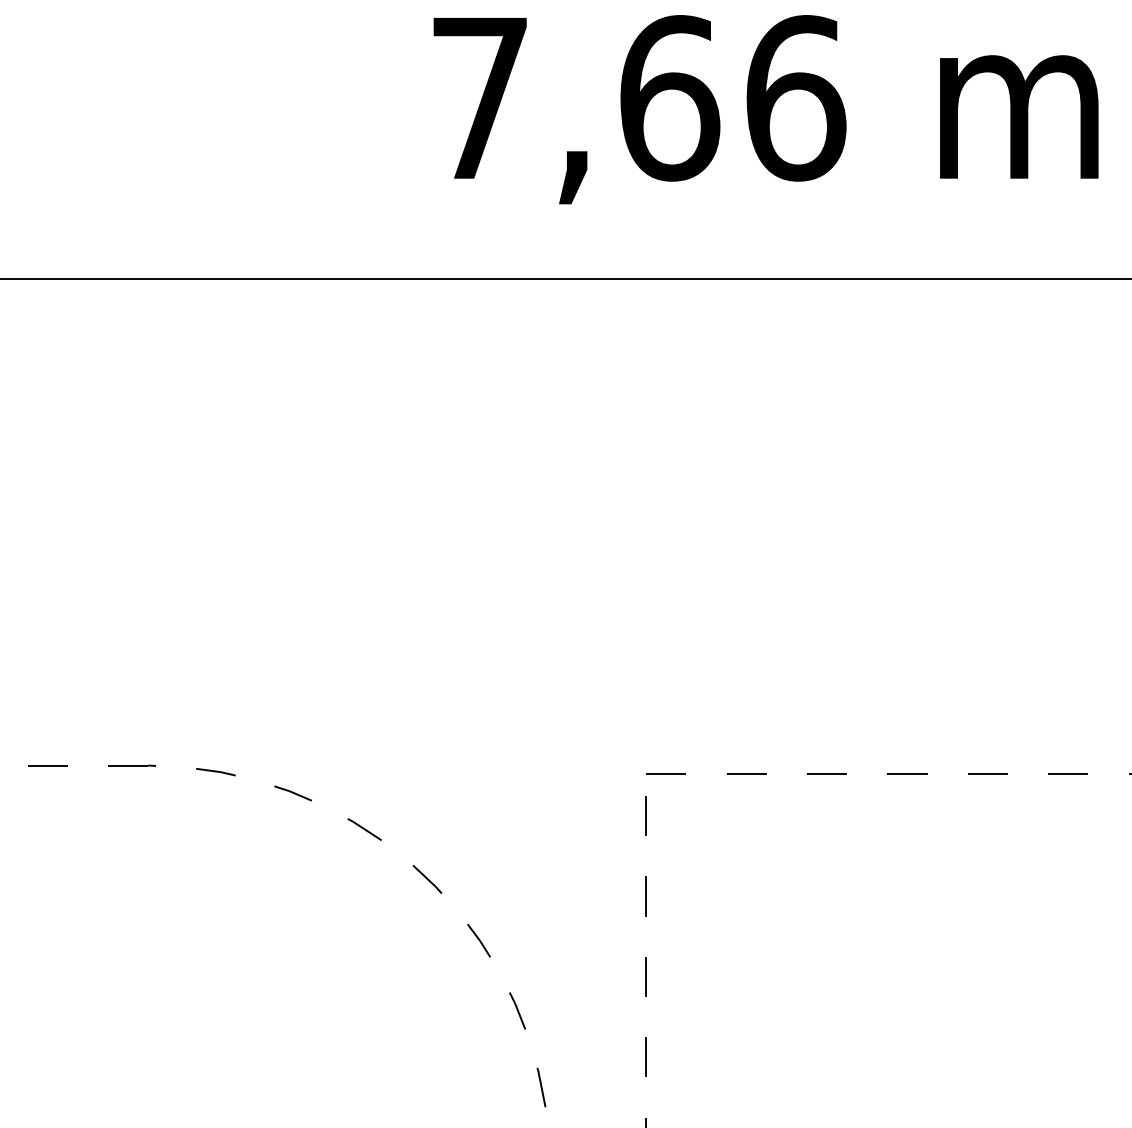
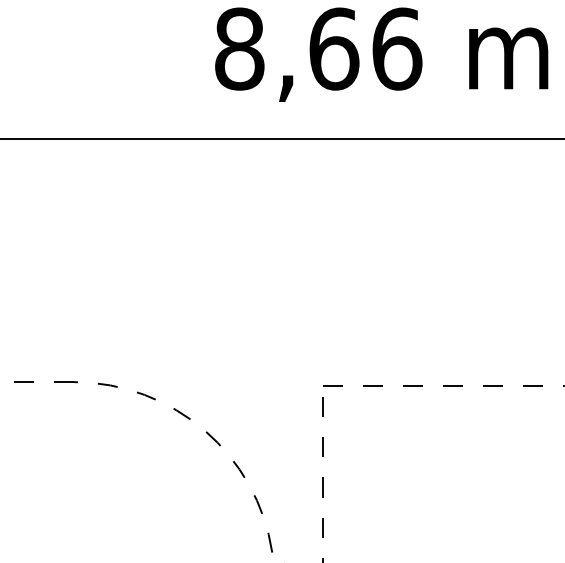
text: (479, 97) -> (239, 48), 7,66 -> 8,66

